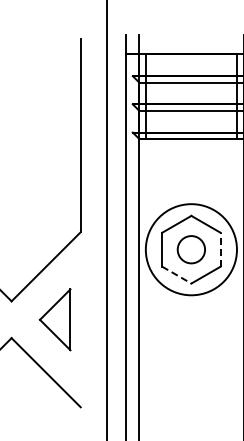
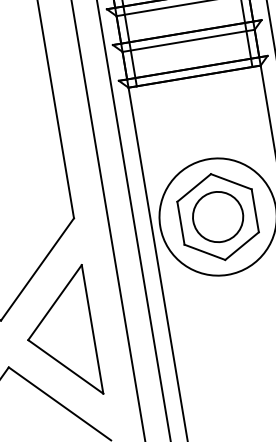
circle: (190, 249) -> (216, 216), size x1.43
line: (220, 249) -> (254, 210), dashed -> solid
line: (176, 275) -> (204, 252), dashed -> solid
part: (54, 319) -> (59, 334), size x1.67

